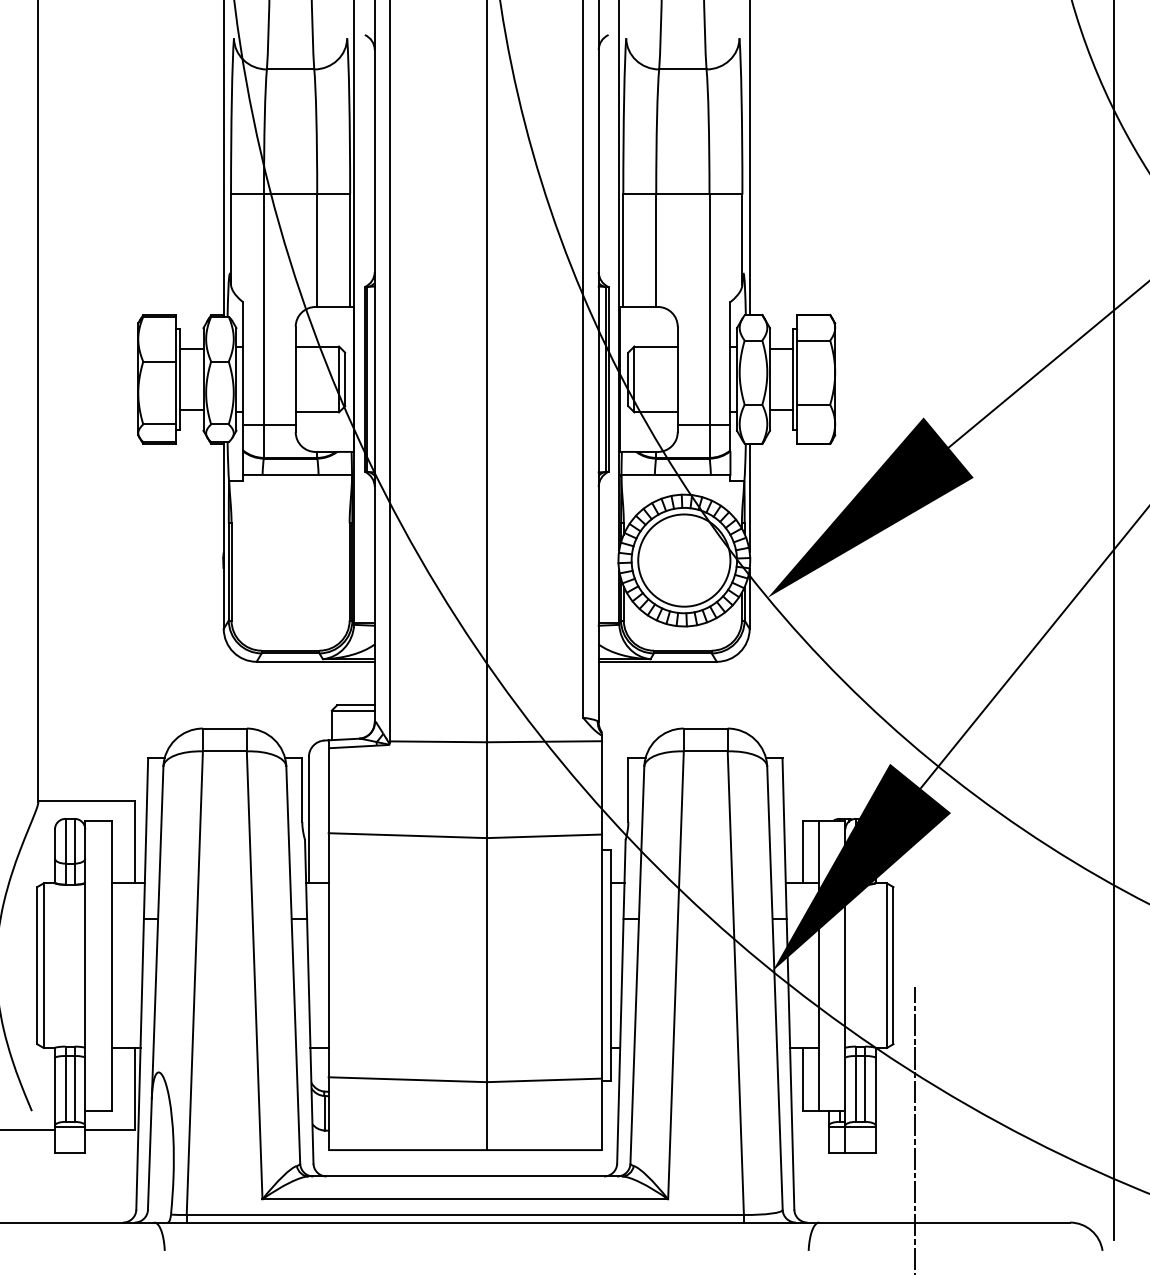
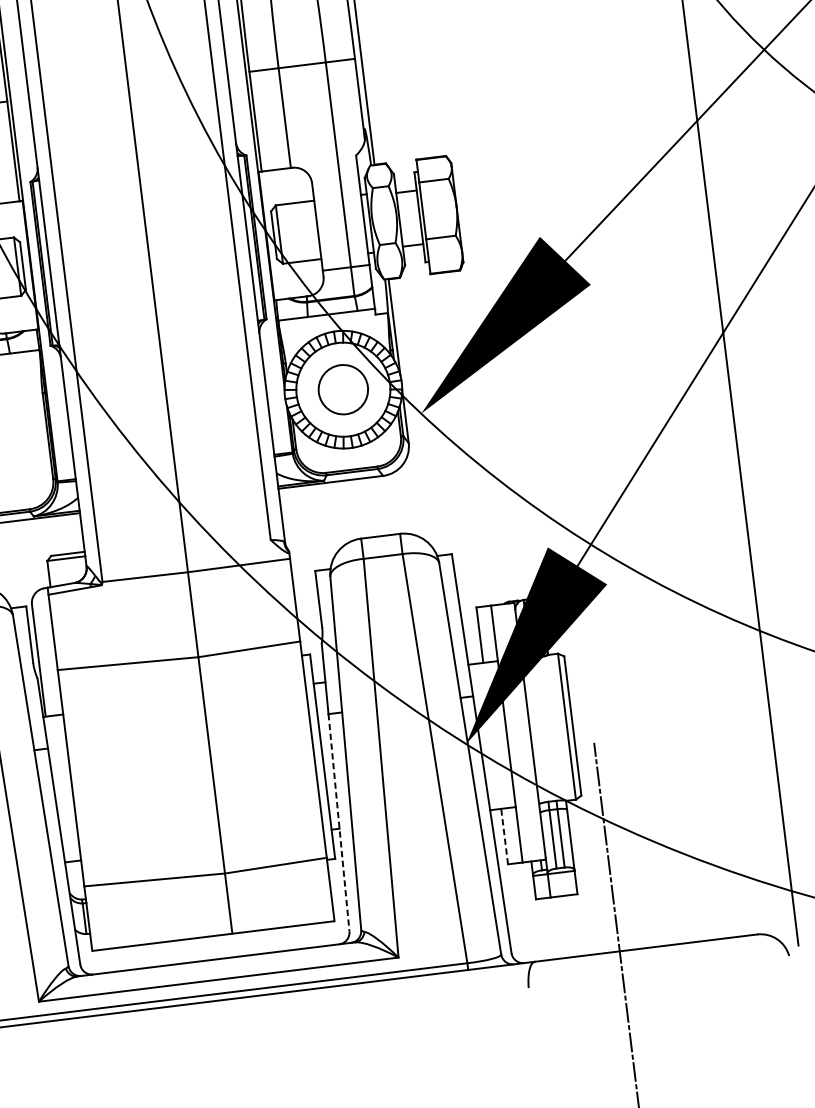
circle: (684, 560) -> (343, 389), size x0.6
line: (620, 1041) -> (339, 822), solid -> dashed
line: (802, 1078) -> (504, 835), solid -> dashed

